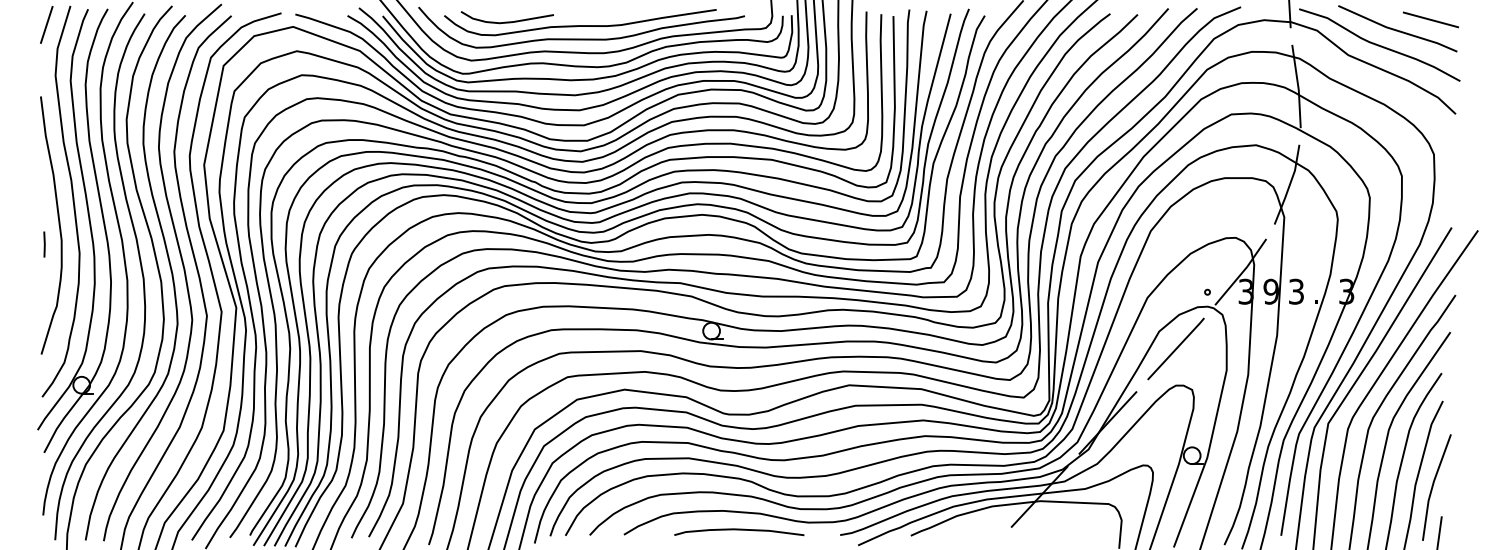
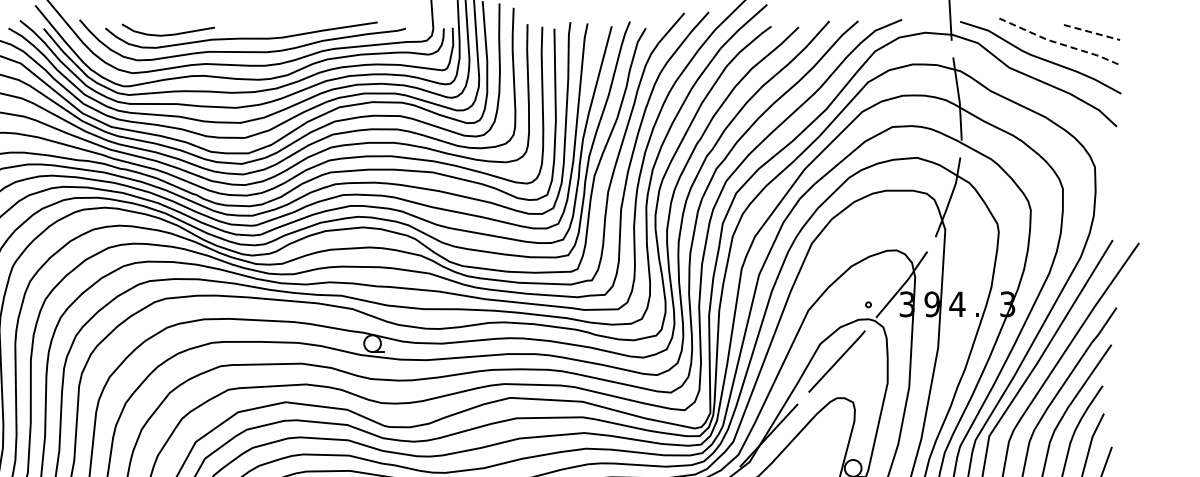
line: (1431, 20) -> (1092, 33), solid -> dashed
line: (1397, 30) -> (1058, 43), solid -> dashed
text: (1296, 291) -> (957, 304), 3 -> 4

